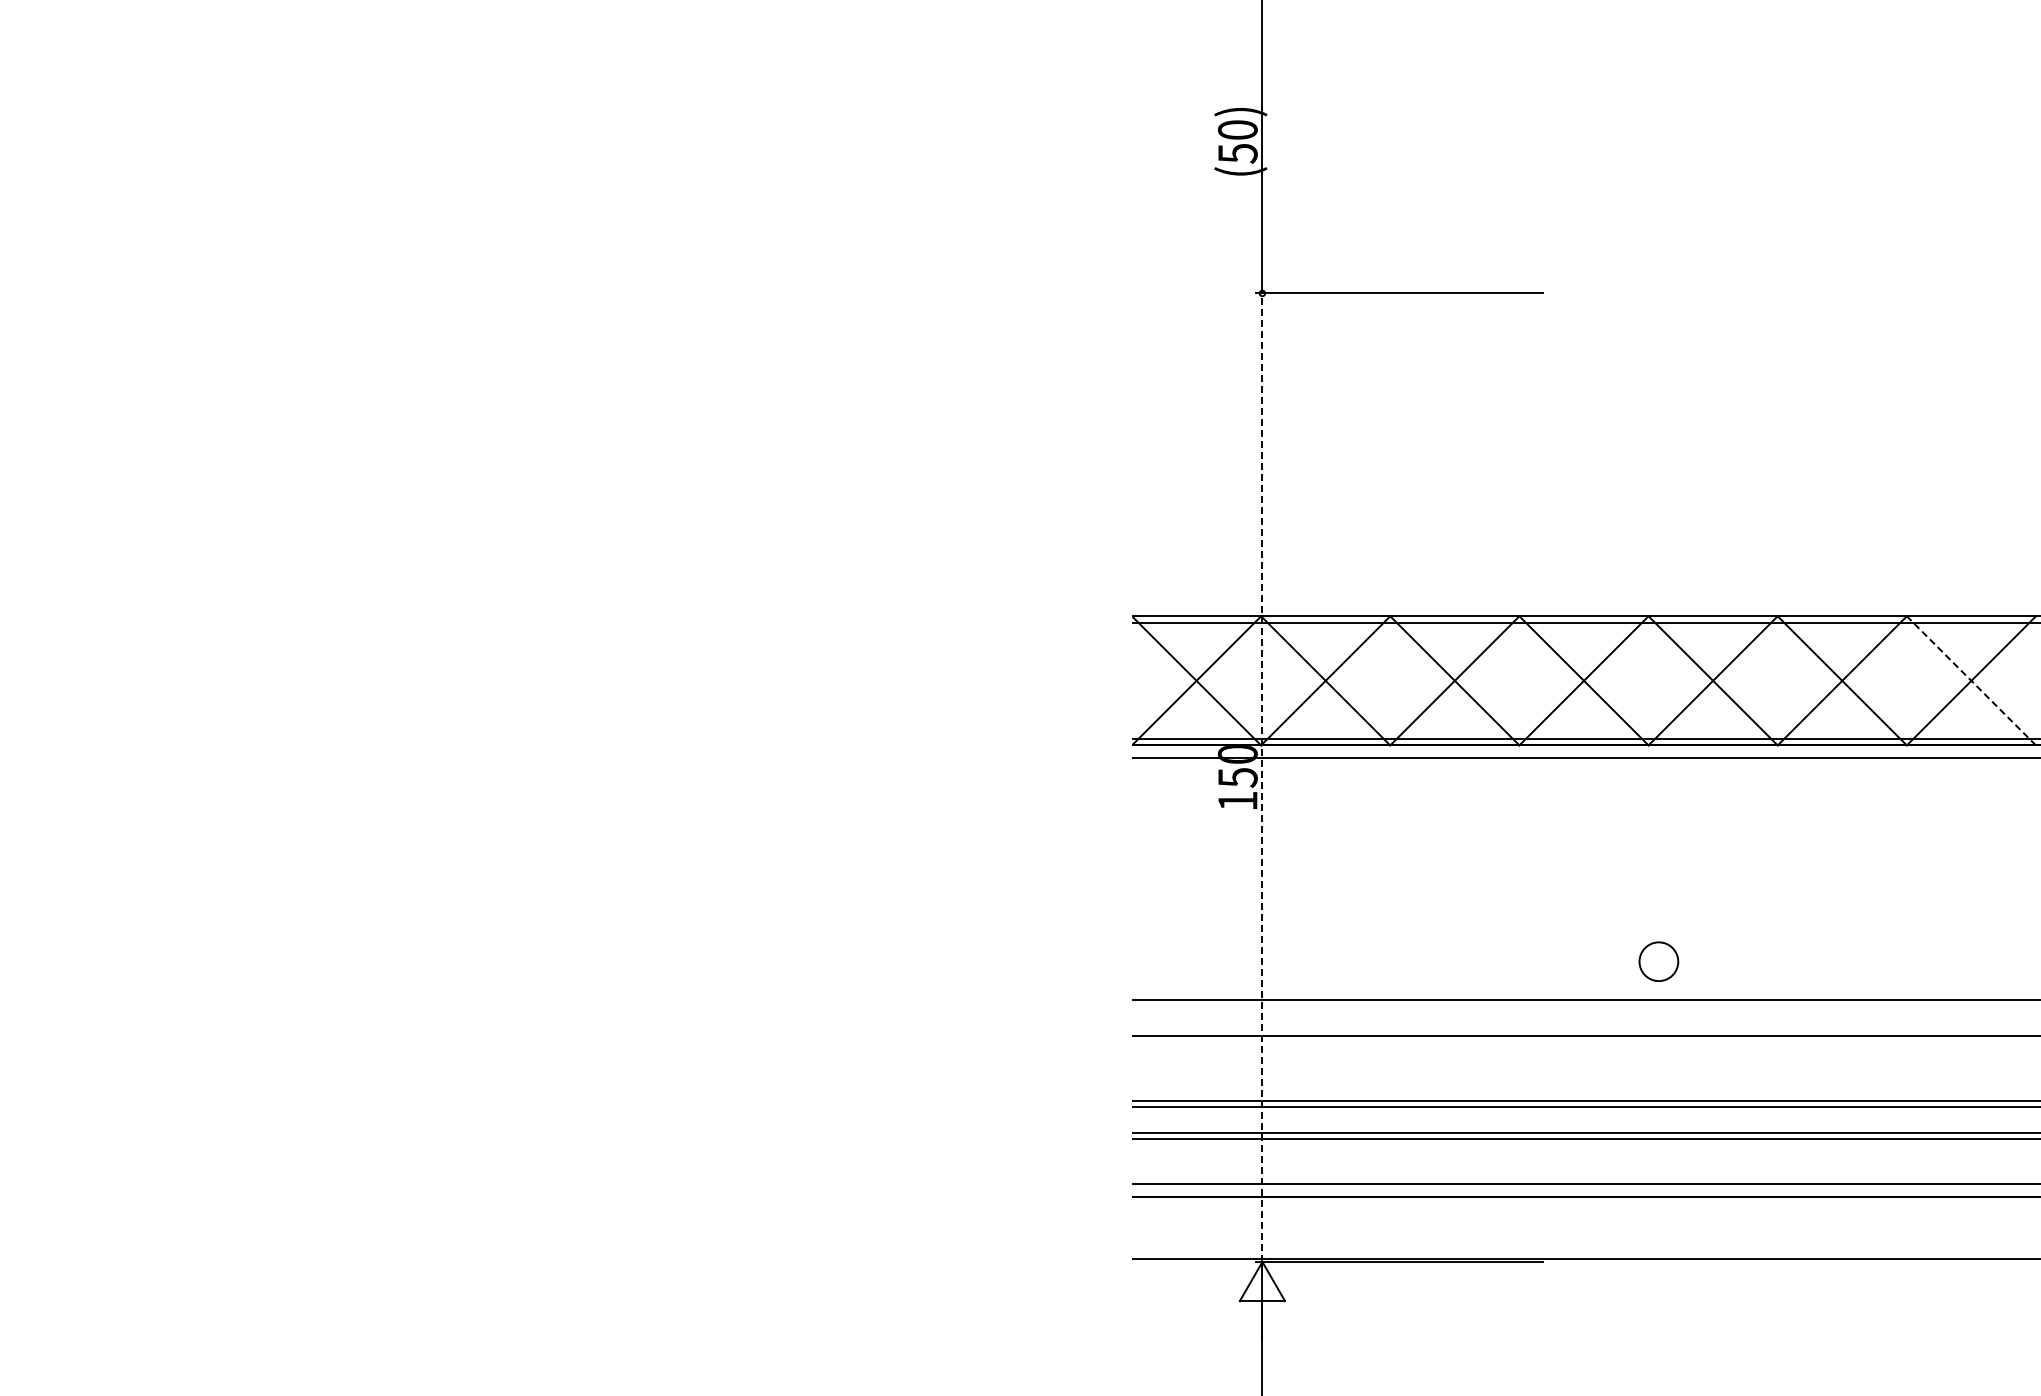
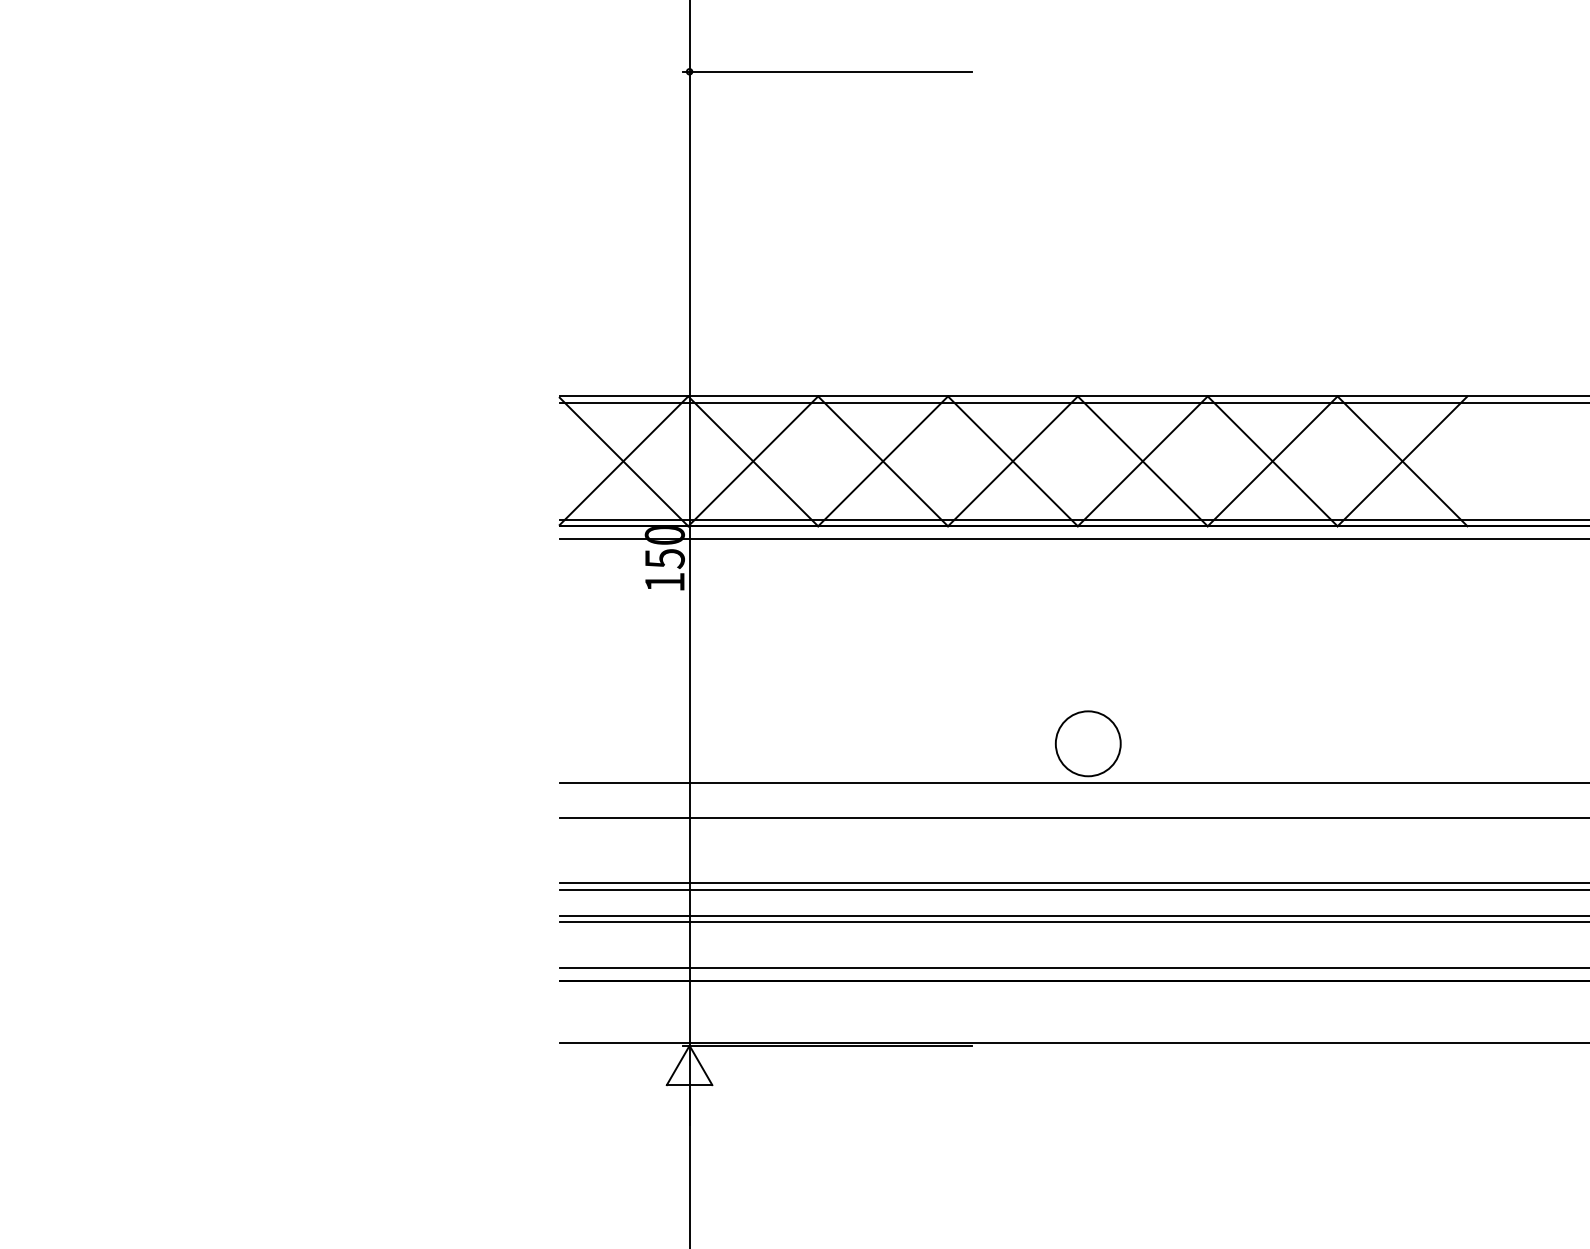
line: (1971, 680) -> (1402, 461), dashed -> solid
line: (1262, 777) -> (689, 558), dashed -> solid
circle: (1658, 961) -> (1087, 743), size x1.67

